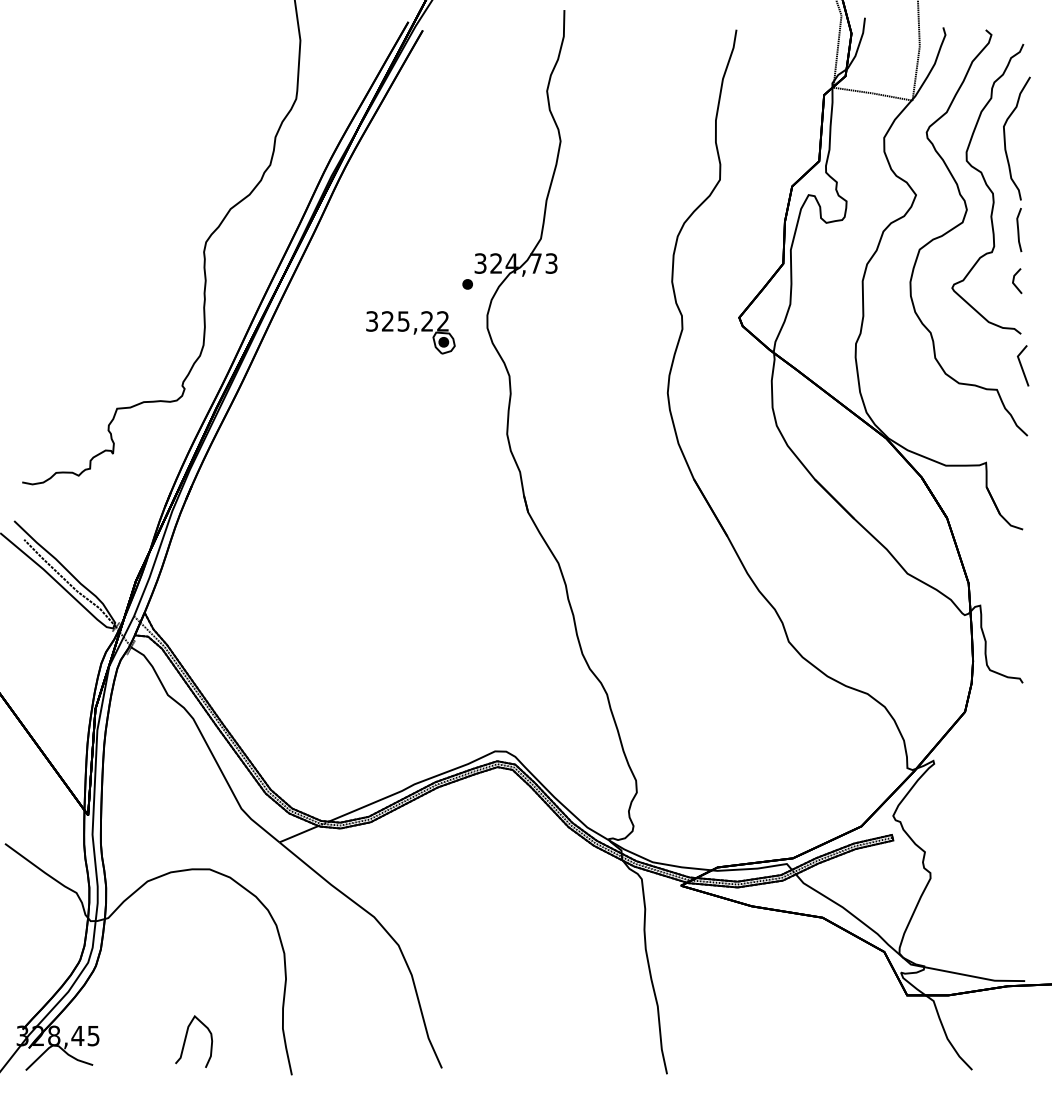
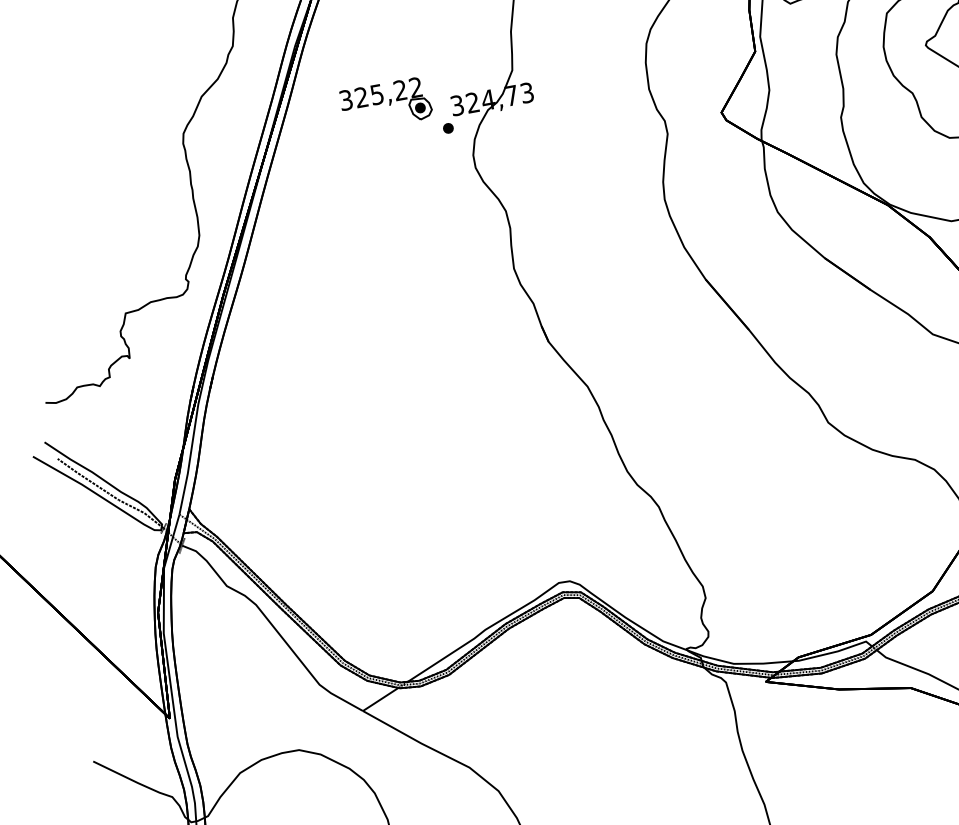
part: (410, 332) -> (385, 104), moved

